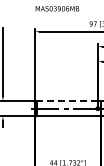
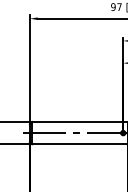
line: (67, 101) -> (78, 122), dashed -> solid

